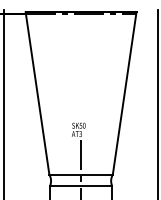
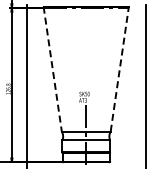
line: (124, 92) -> (119, 68), solid -> dashed
line: (37, 93) -> (52, 69), solid -> dashed

